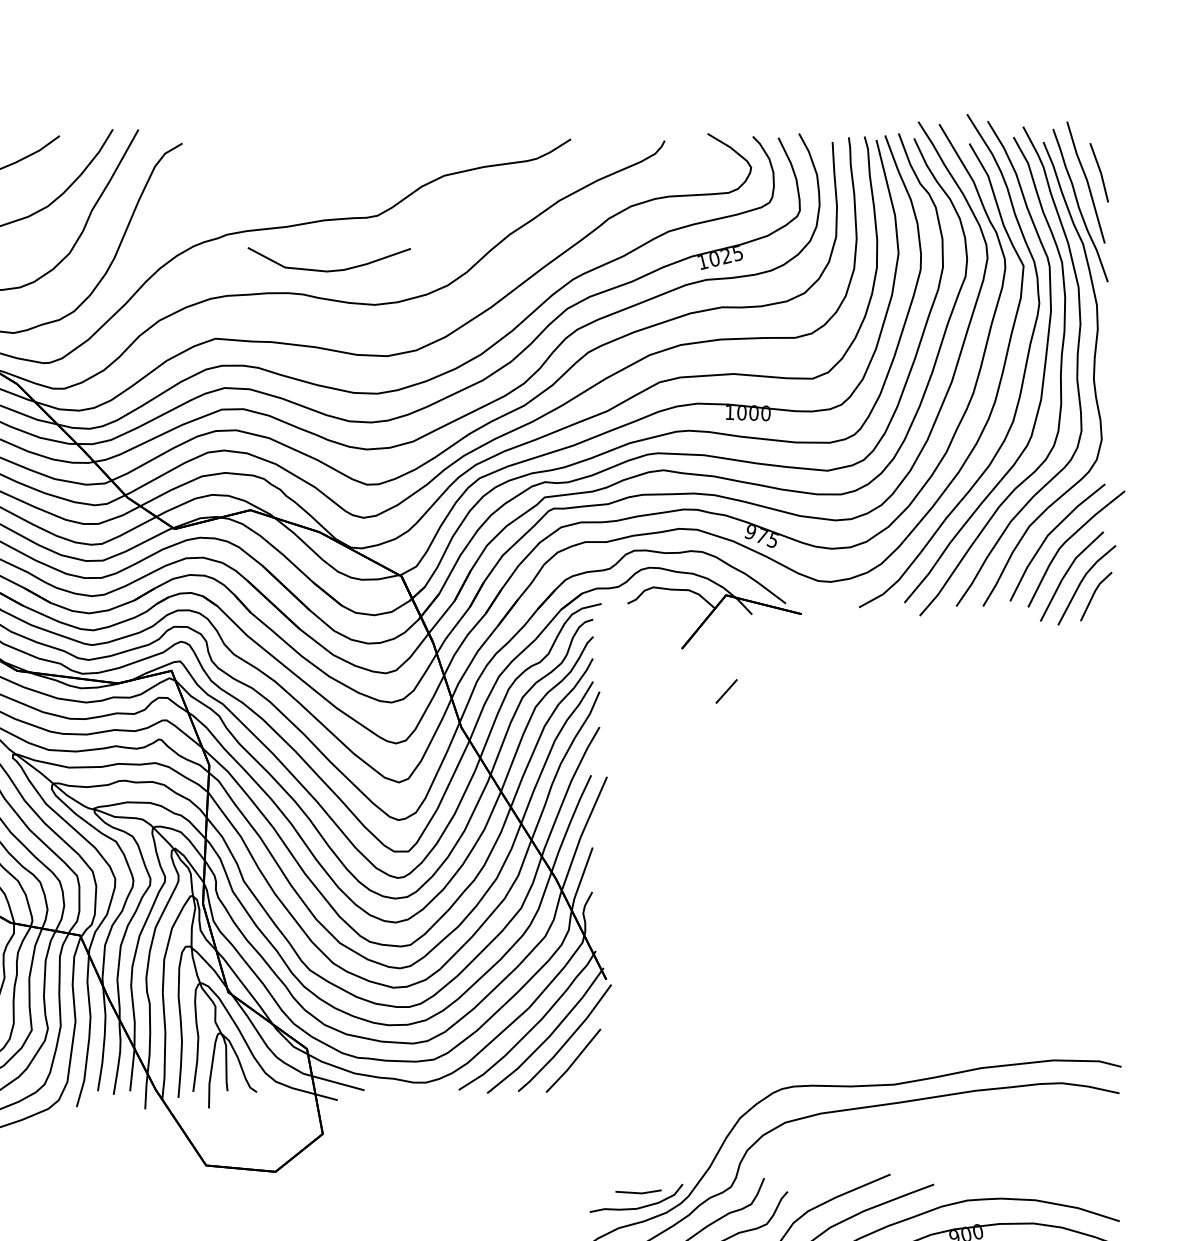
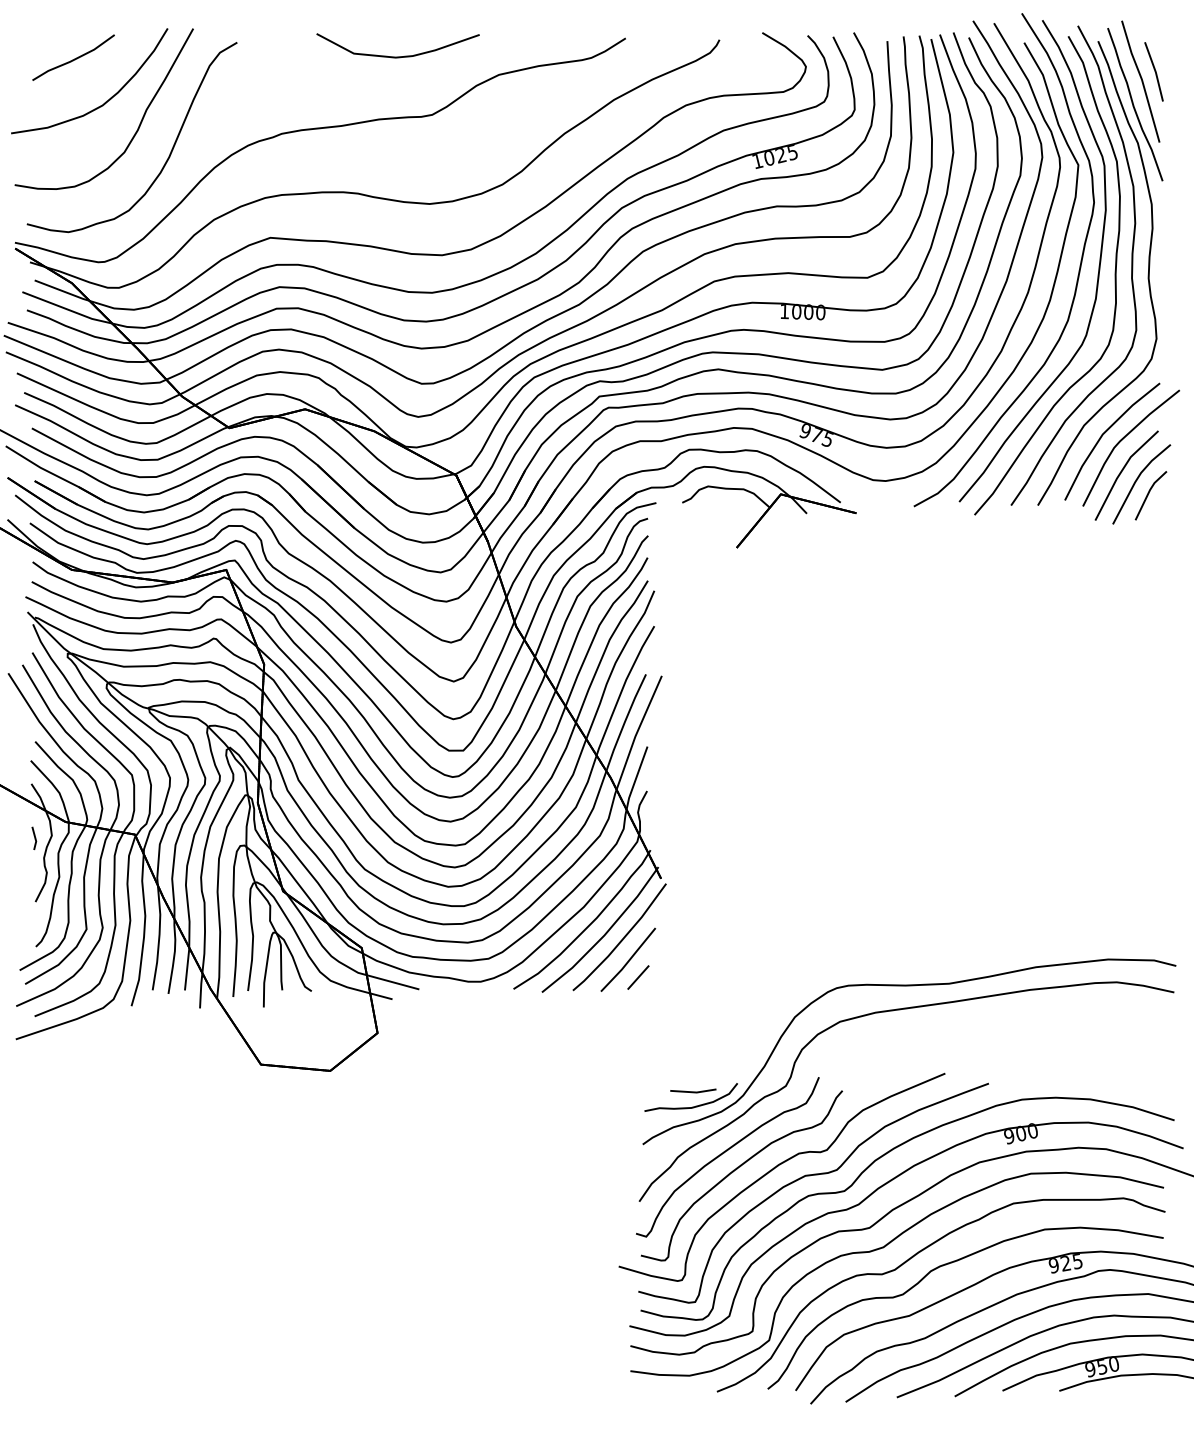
curve: (328, 270) -> (397, 56), moved
line: (726, 691) -> (638, 977), moved

